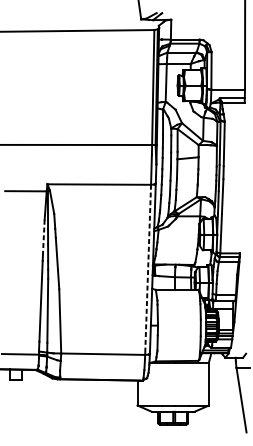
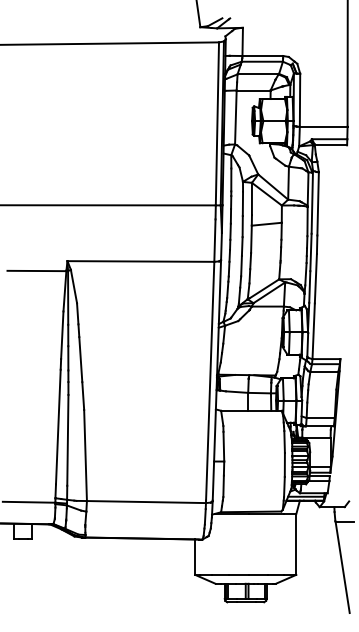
line: (43, 236) -> (62, 335), dashed -> solid
line: (148, 269) -> (210, 381), dashed -> solid

